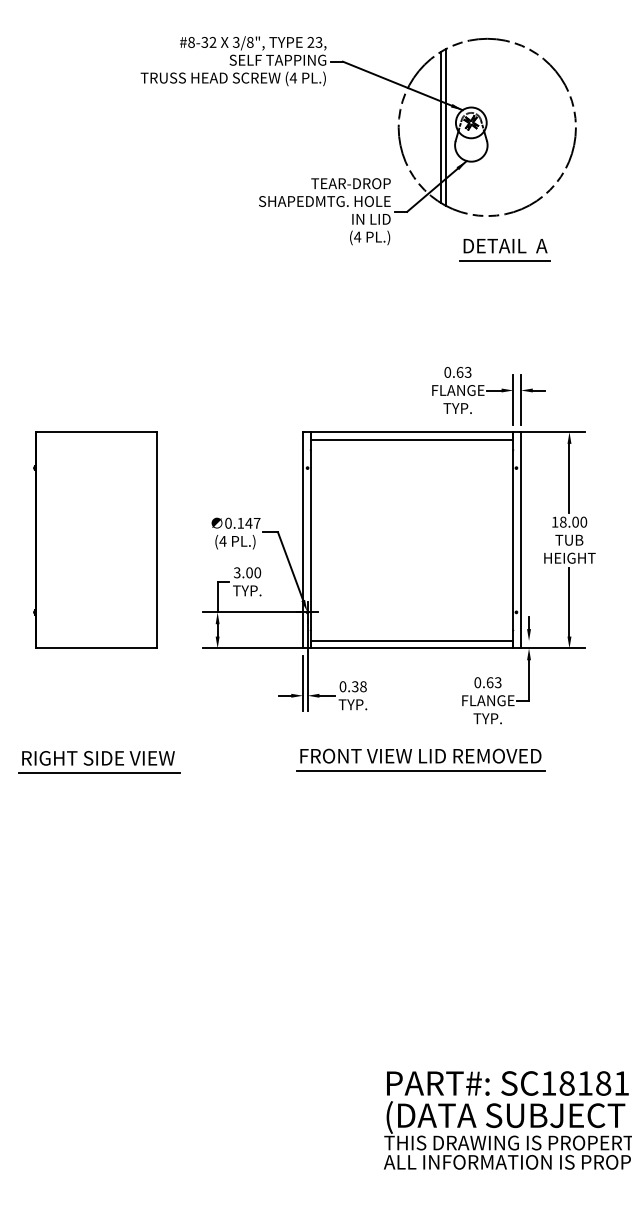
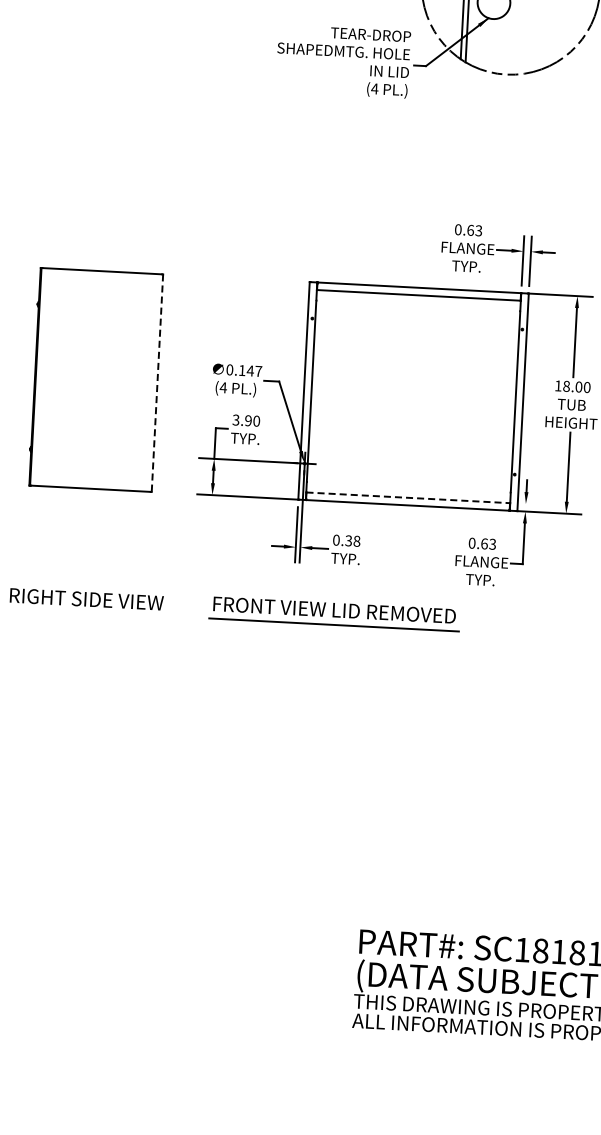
part: (504, 250) -> (521, 110), removed
line: (157, 540) -> (157, 383), solid -> dashed
text: (249, 572) -> (248, 420), 3.00 -> 3.90
line: (412, 640) -> (408, 497), solid -> dashed
part: (420, 759) -> (334, 613), moved
line: (99, 773) -> (87, 614), removed

